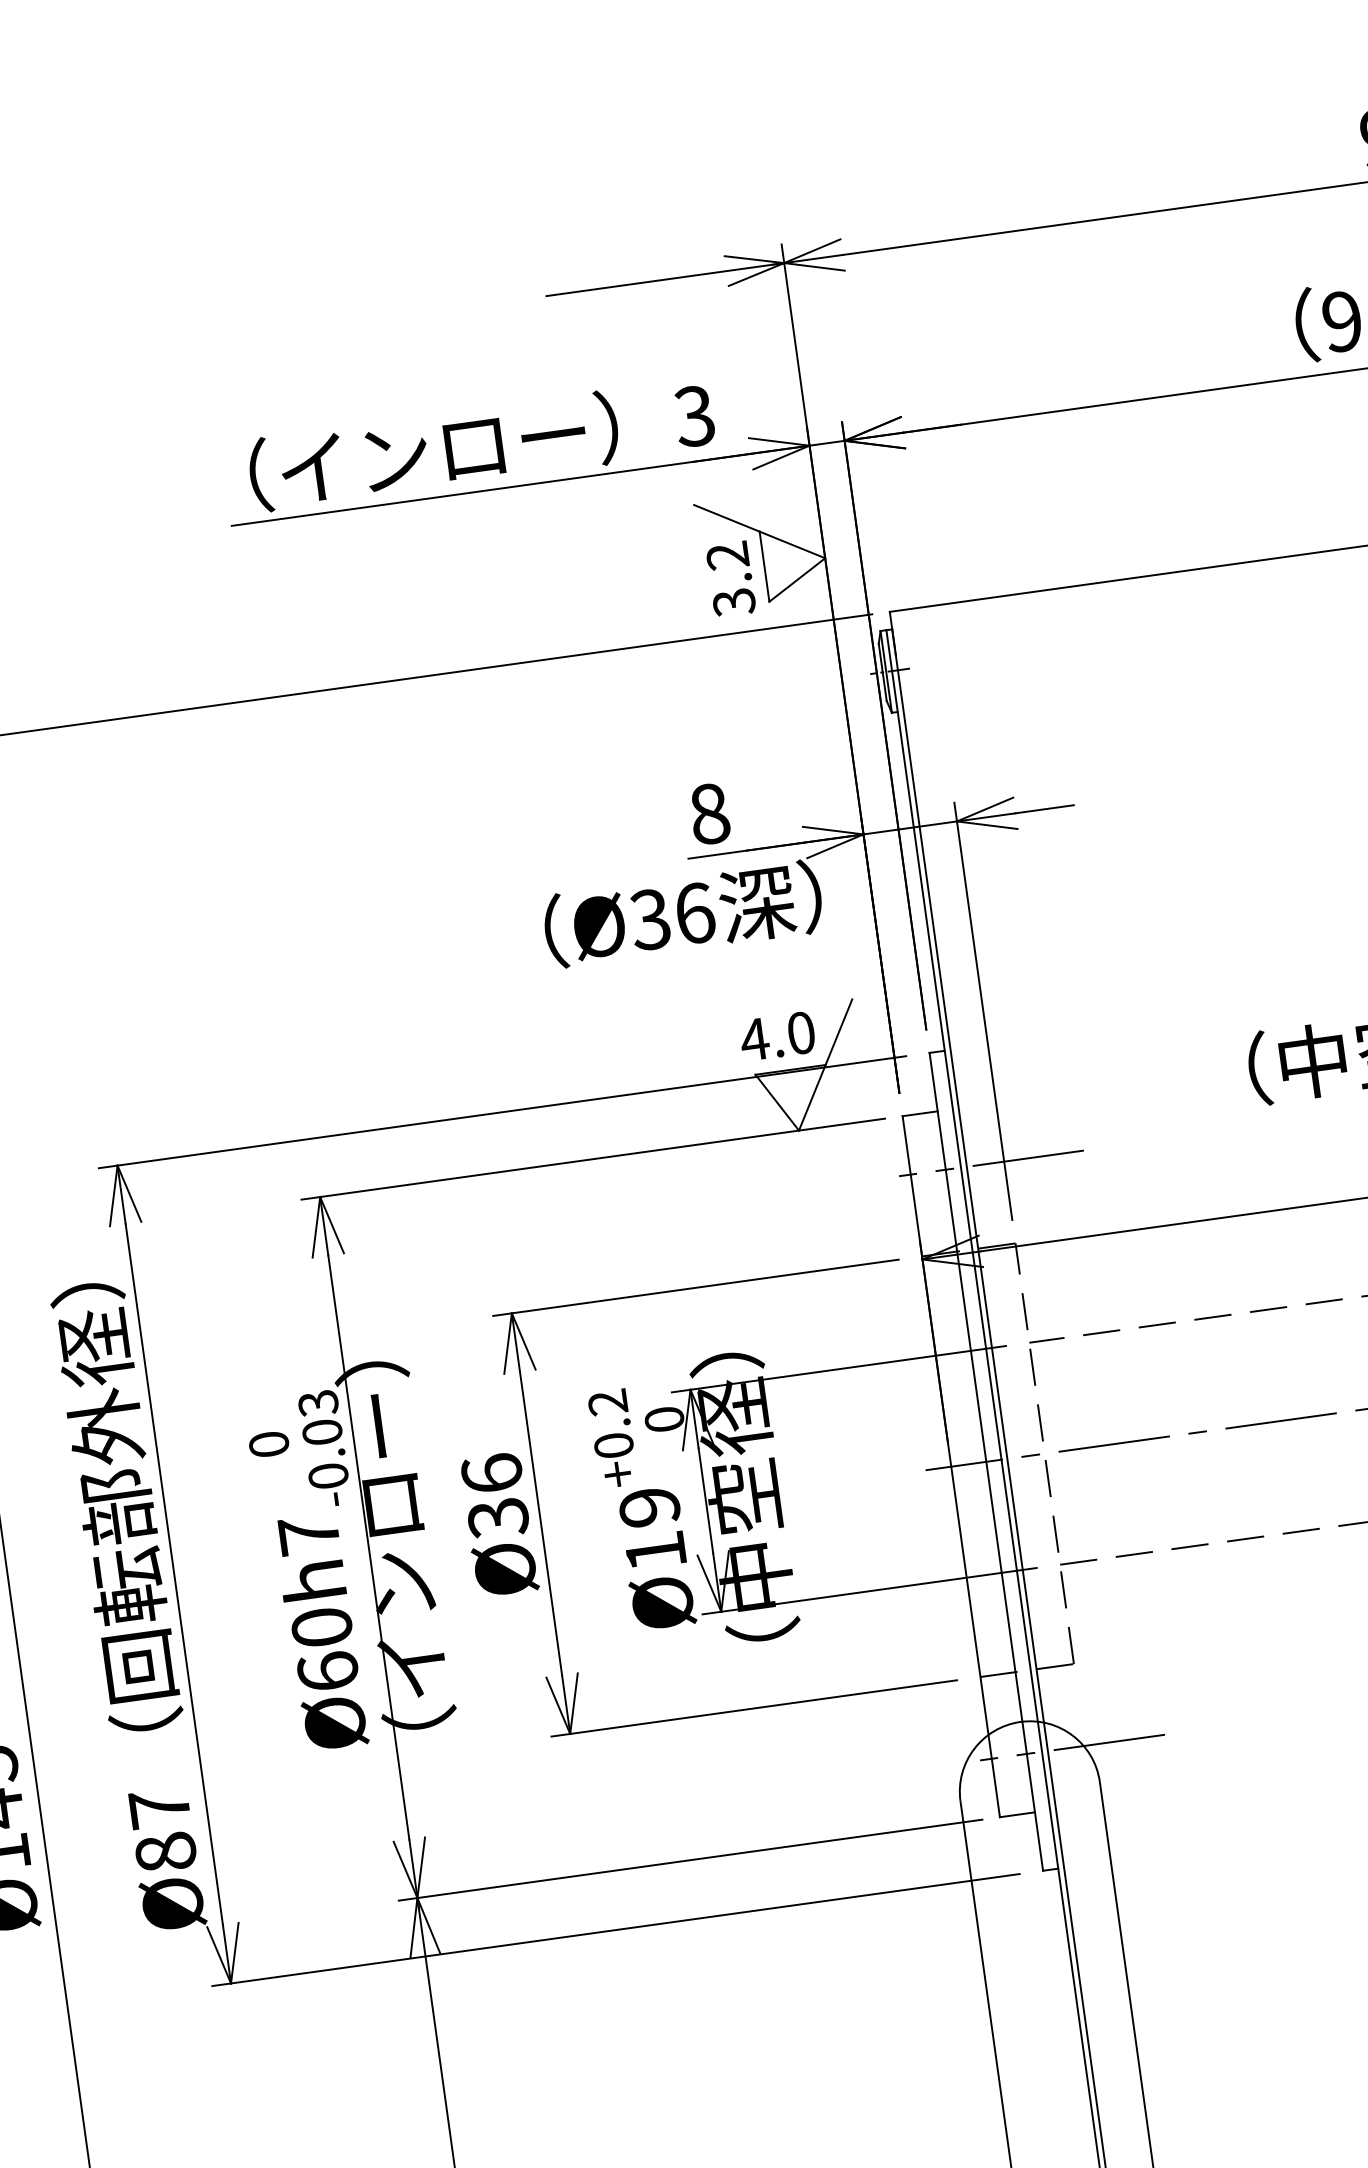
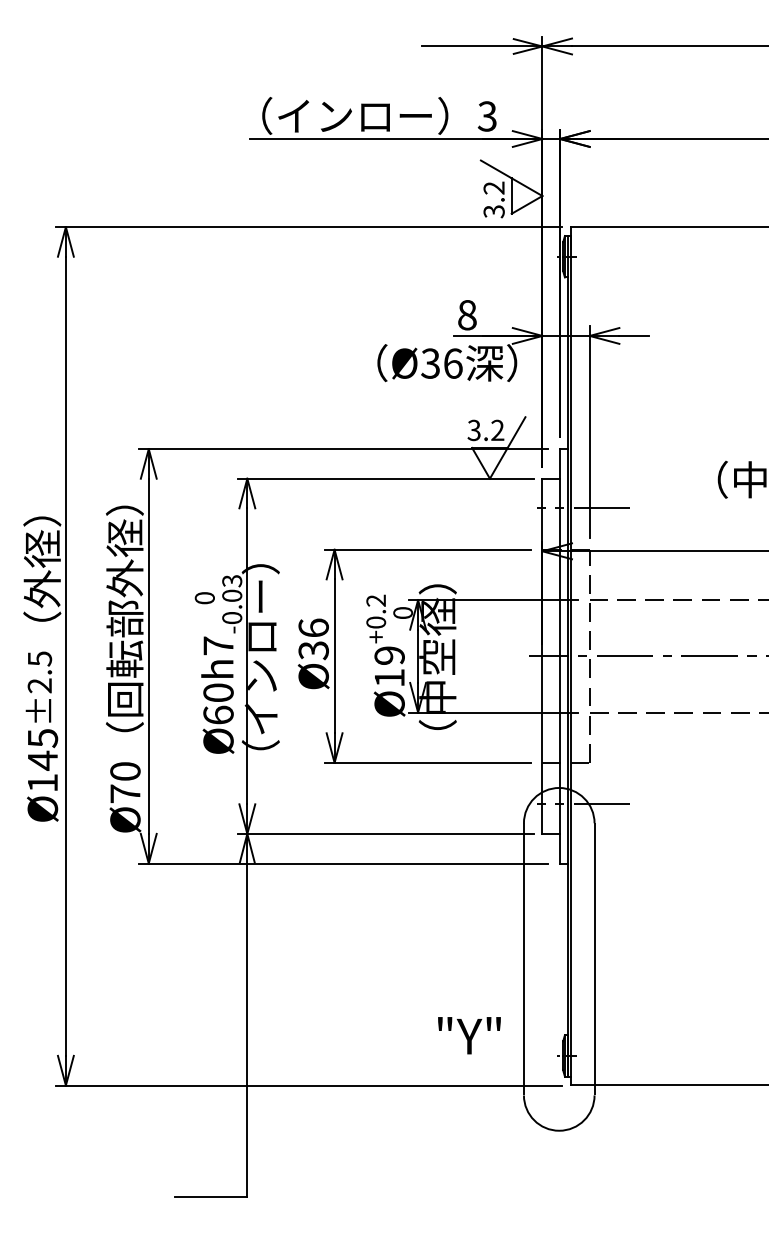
text: (777, 1036) -> (485, 430), 4.0 -> 3.2
text: (162, 1829) -> (125, 782), Ø87 -> Ø70

